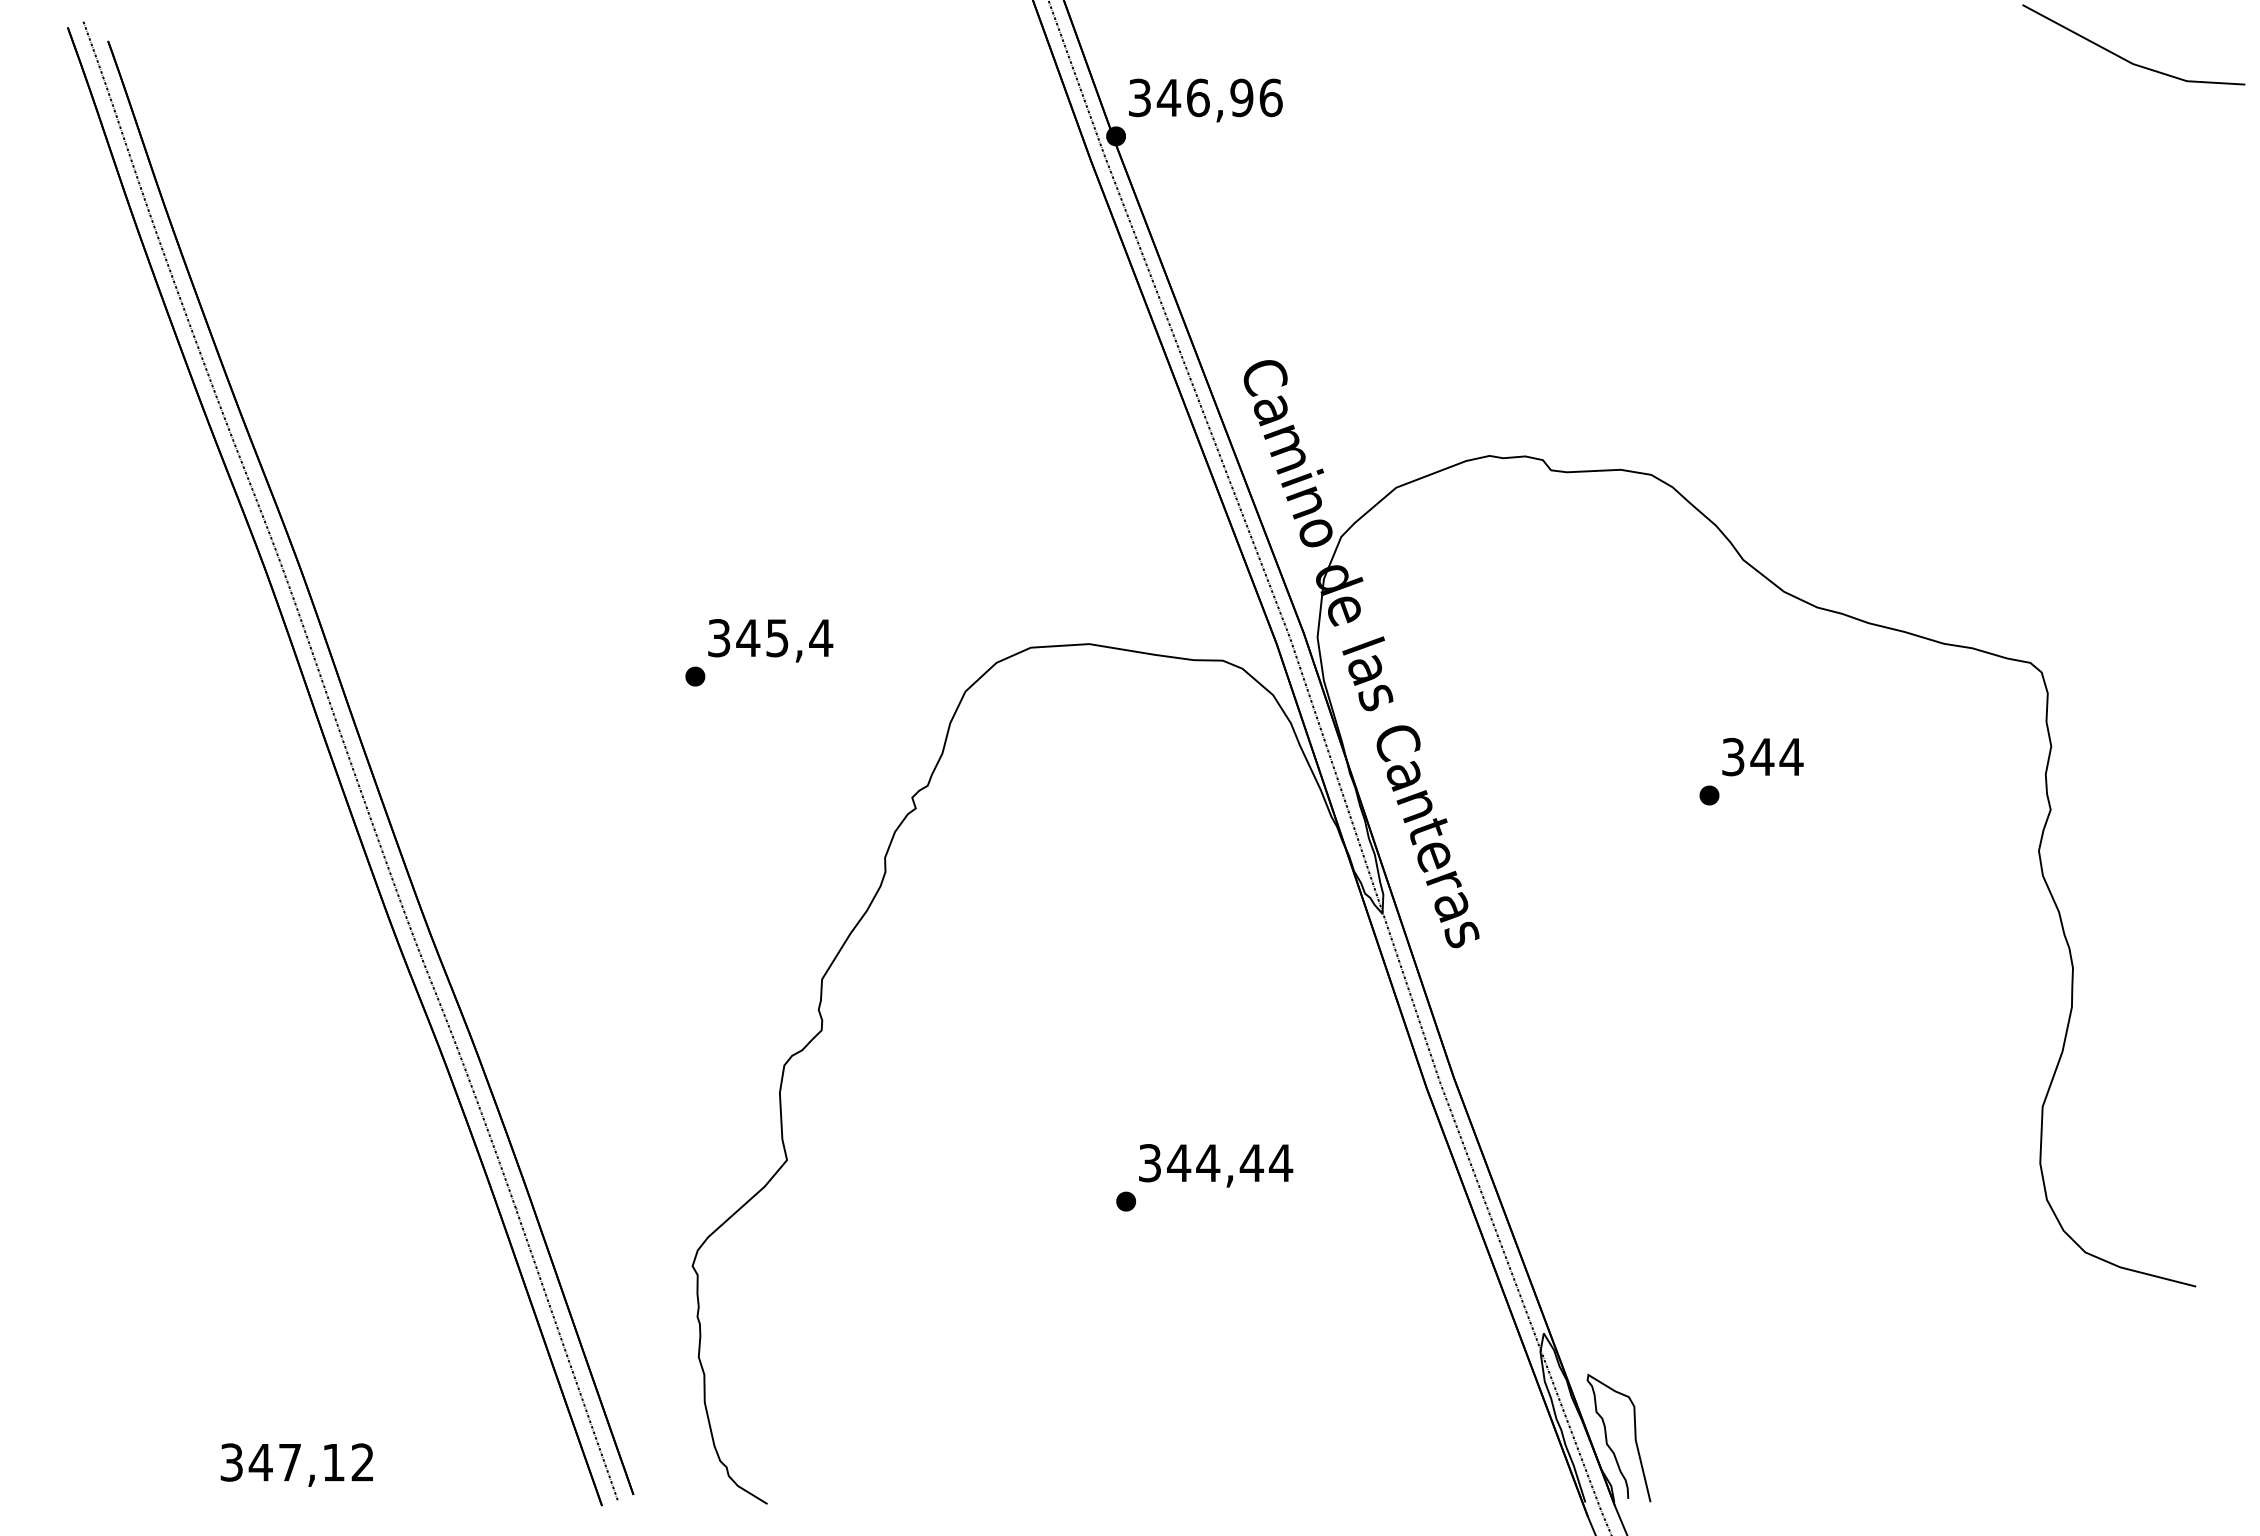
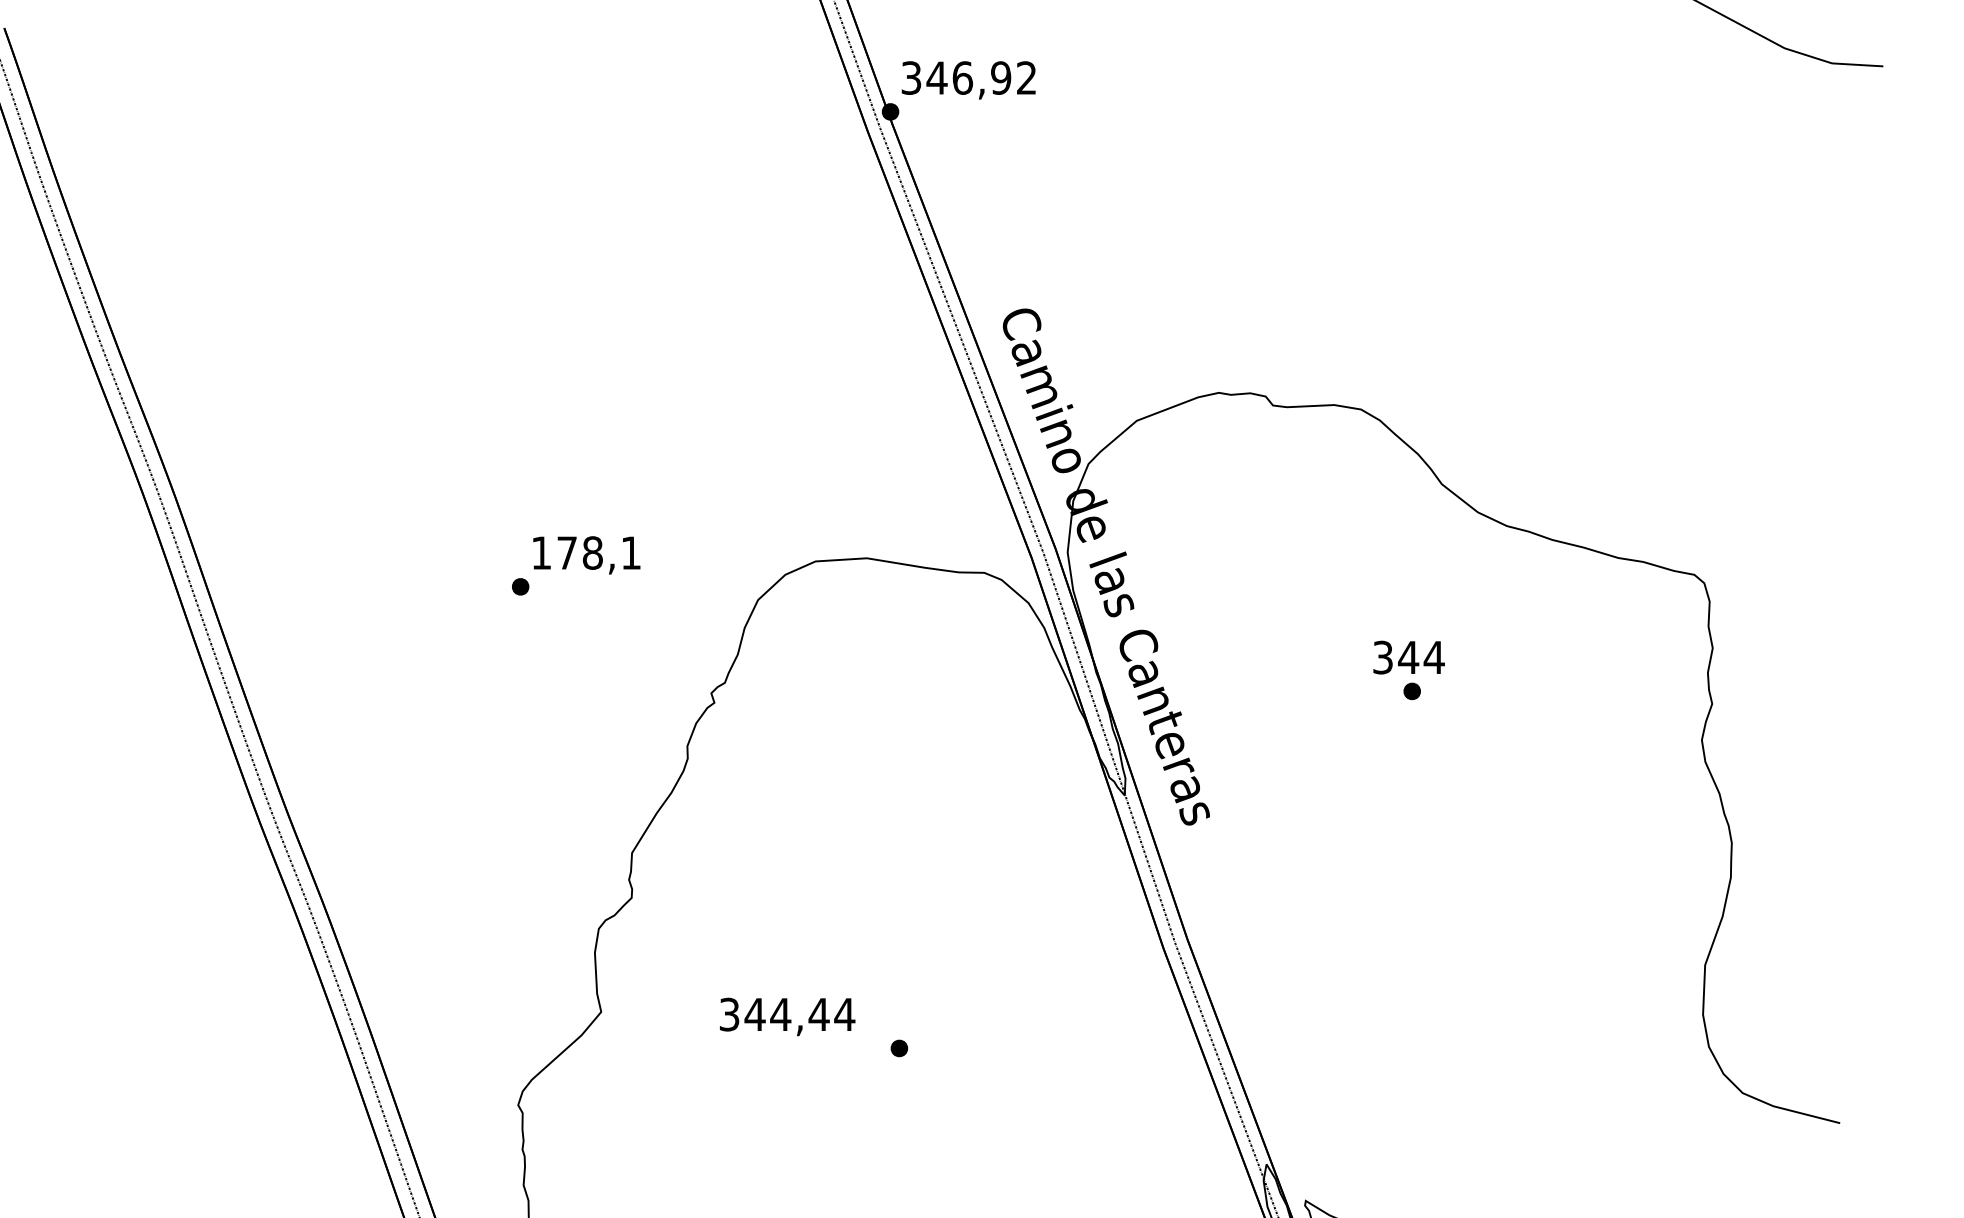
text: (1270, 97) -> (1026, 77), 346,96 -> 346,92
text: (770, 638) -> (586, 553), 345,4 -> 178,1
text: (1762, 756) -> (1408, 657), moved
text: (1216, 1165) -> (788, 1016), moved

